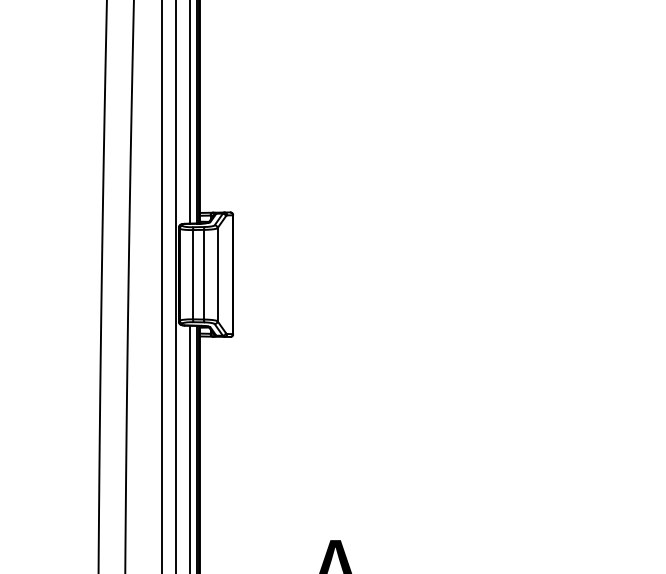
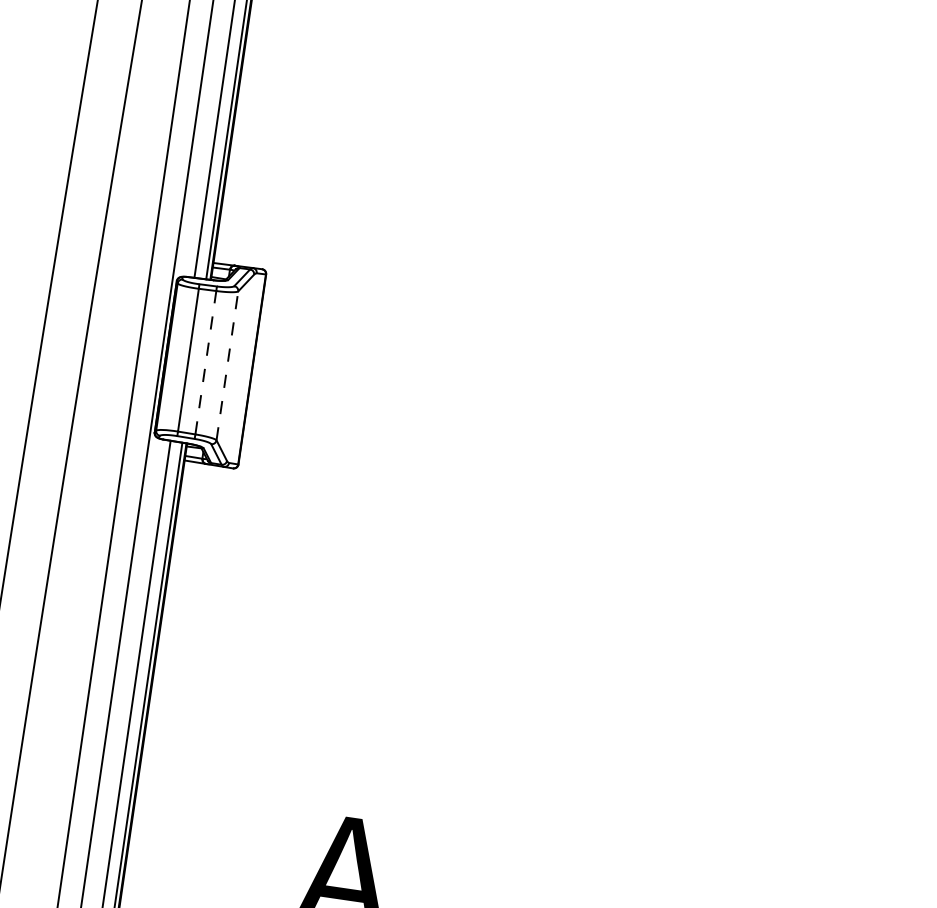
line: (204, 274) -> (206, 362), solid -> dashed
line: (217, 274) -> (227, 365), solid -> dashed

